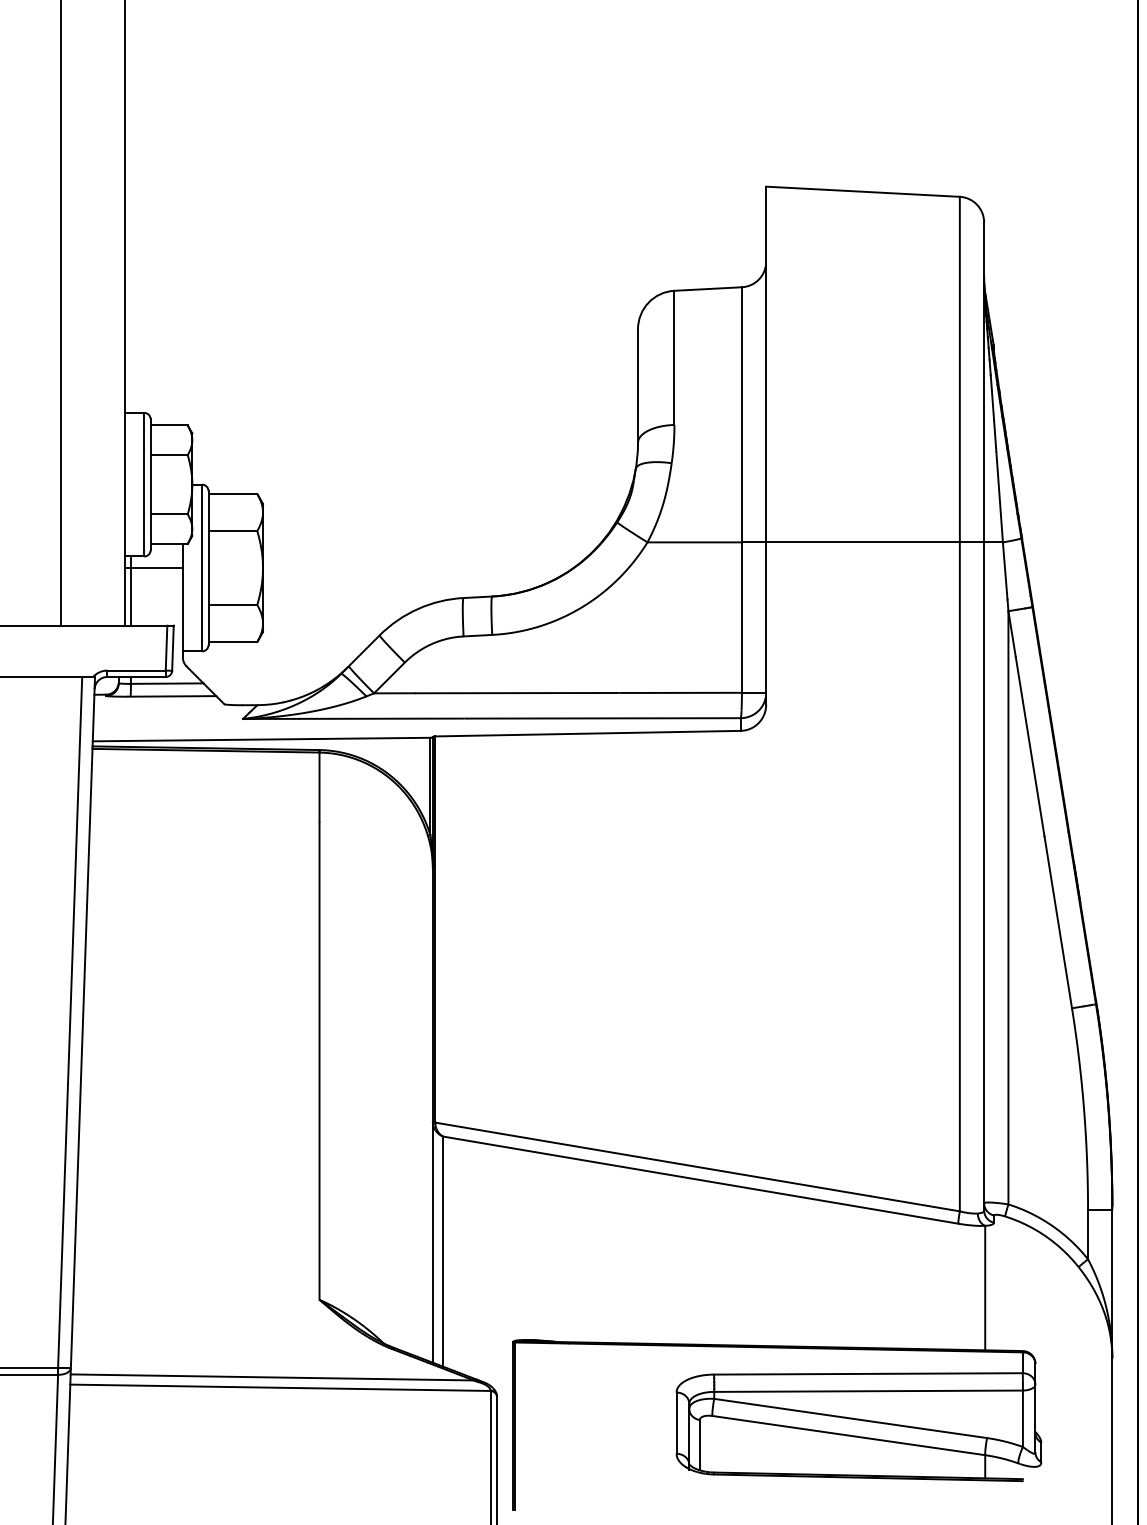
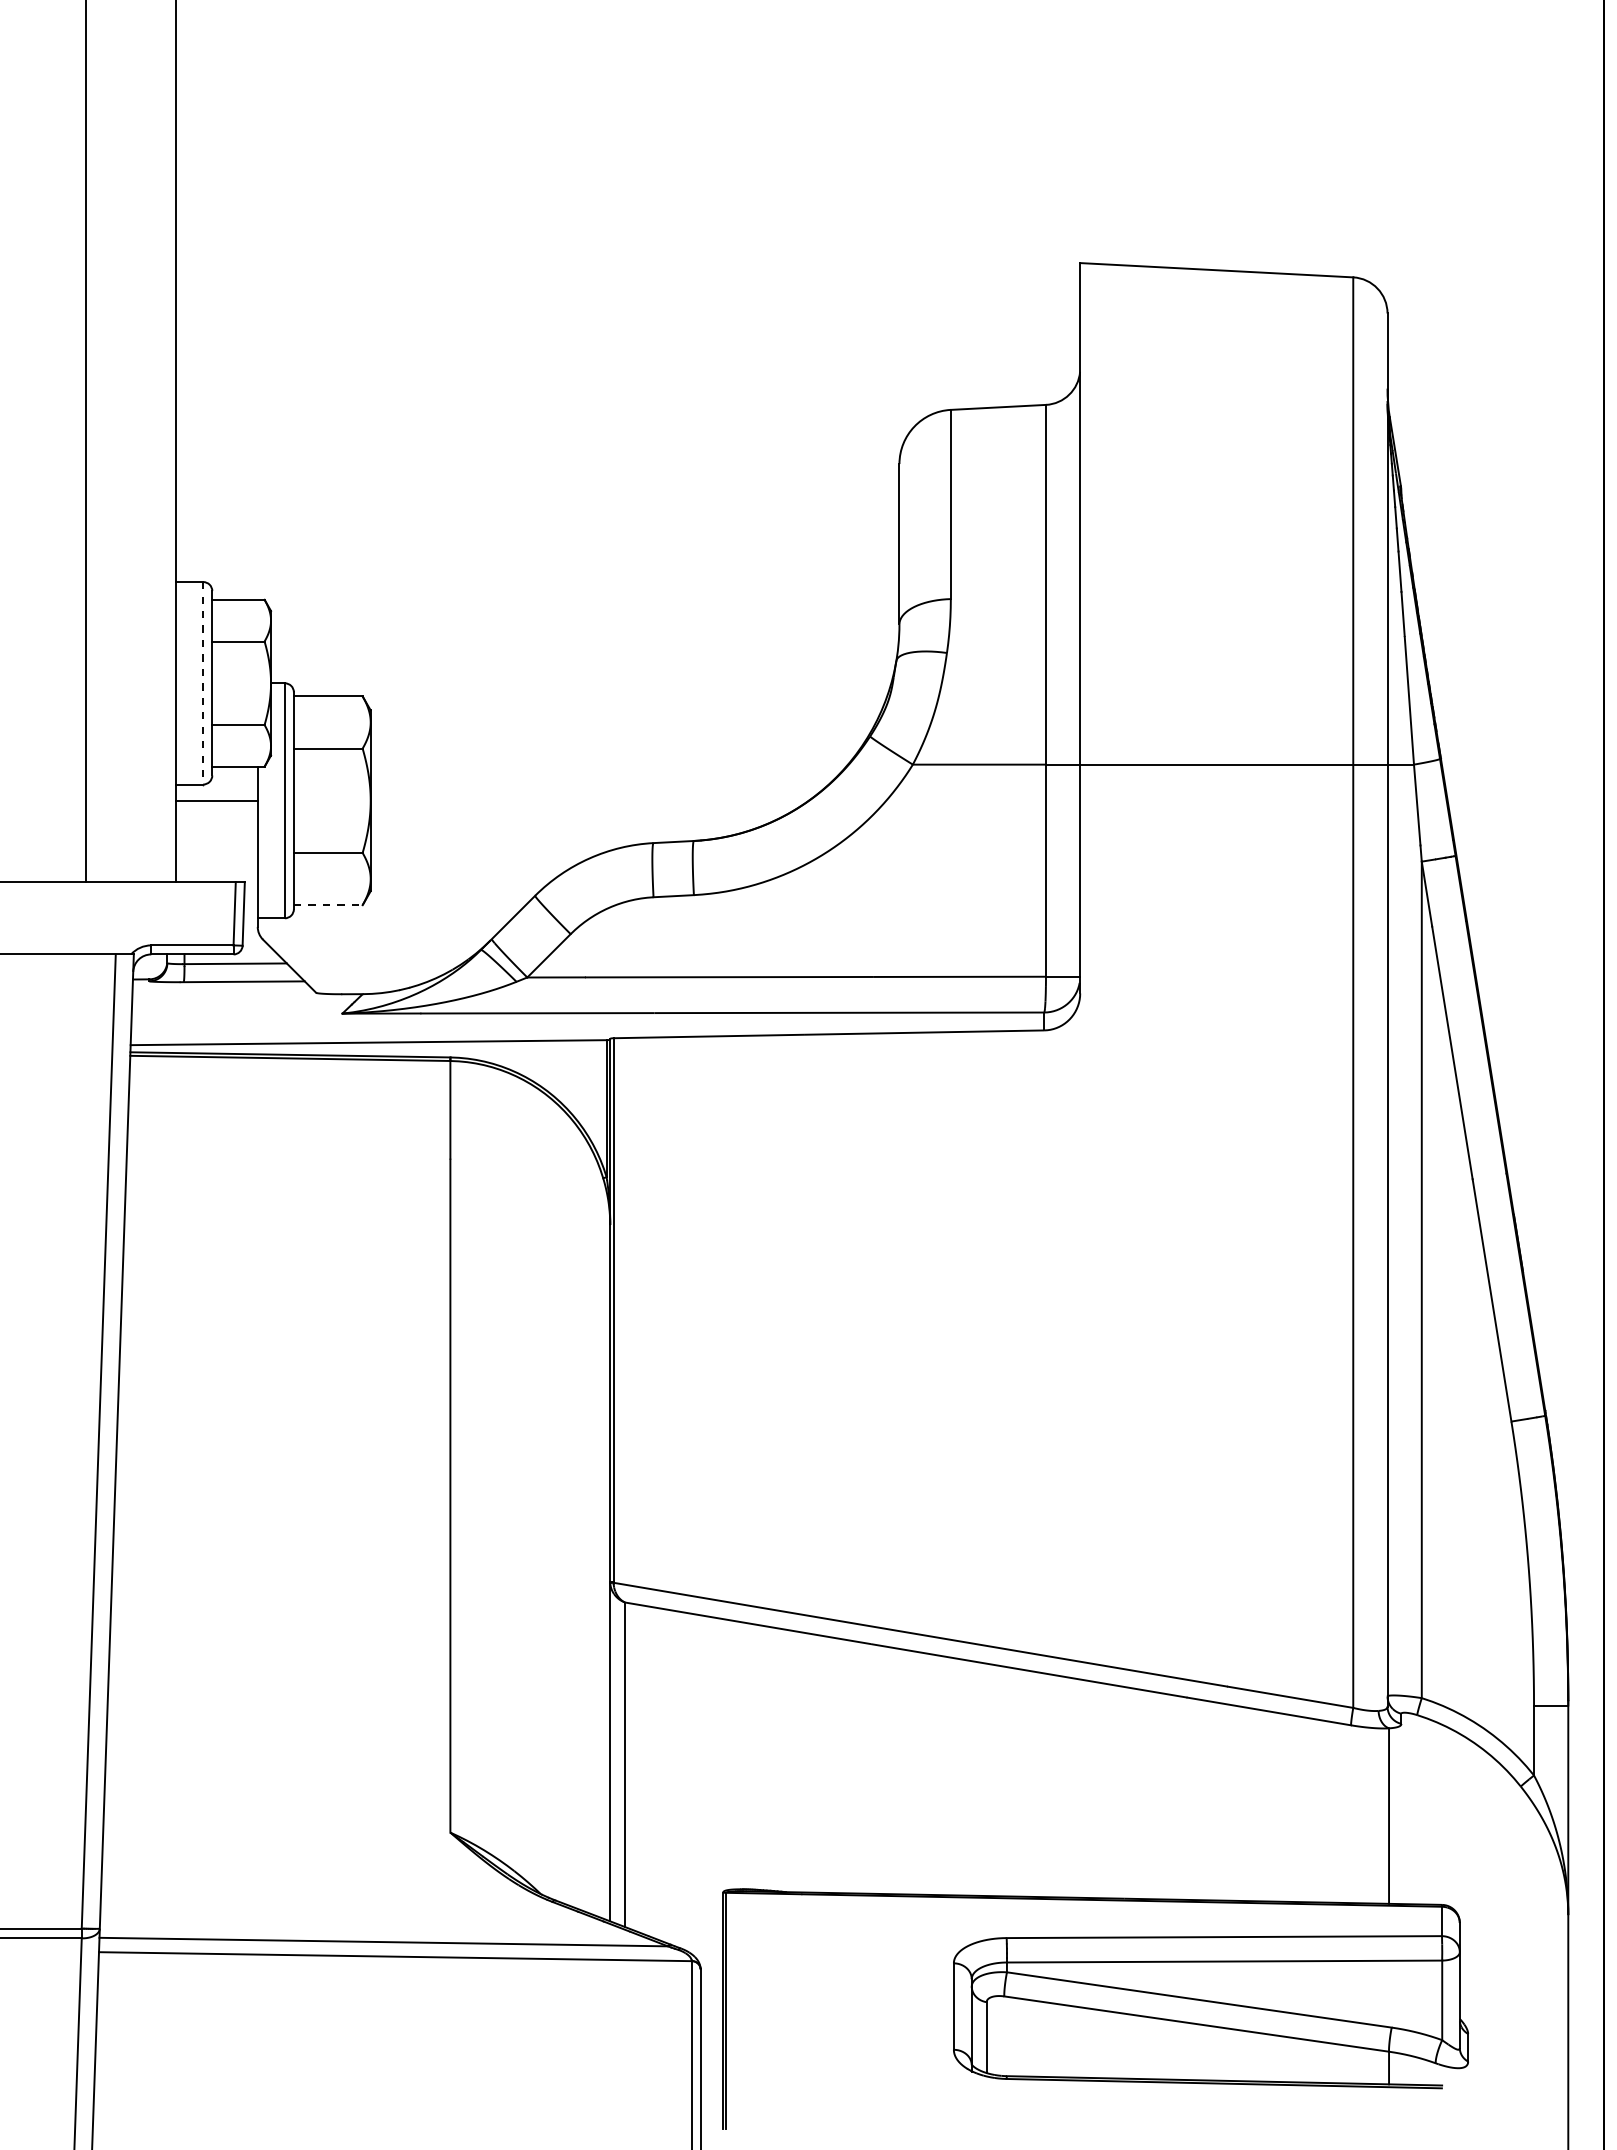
line: (144, 484) -> (203, 683), solid -> dashed
line: (130, 591) -> (184, 833), removed
line: (233, 642) -> (328, 905), solid -> dashed

